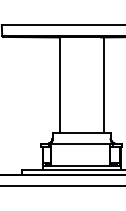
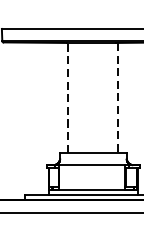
line: (59, 85) -> (67, 98), solid -> dashed
line: (103, 85) -> (118, 98), solid -> dashed

